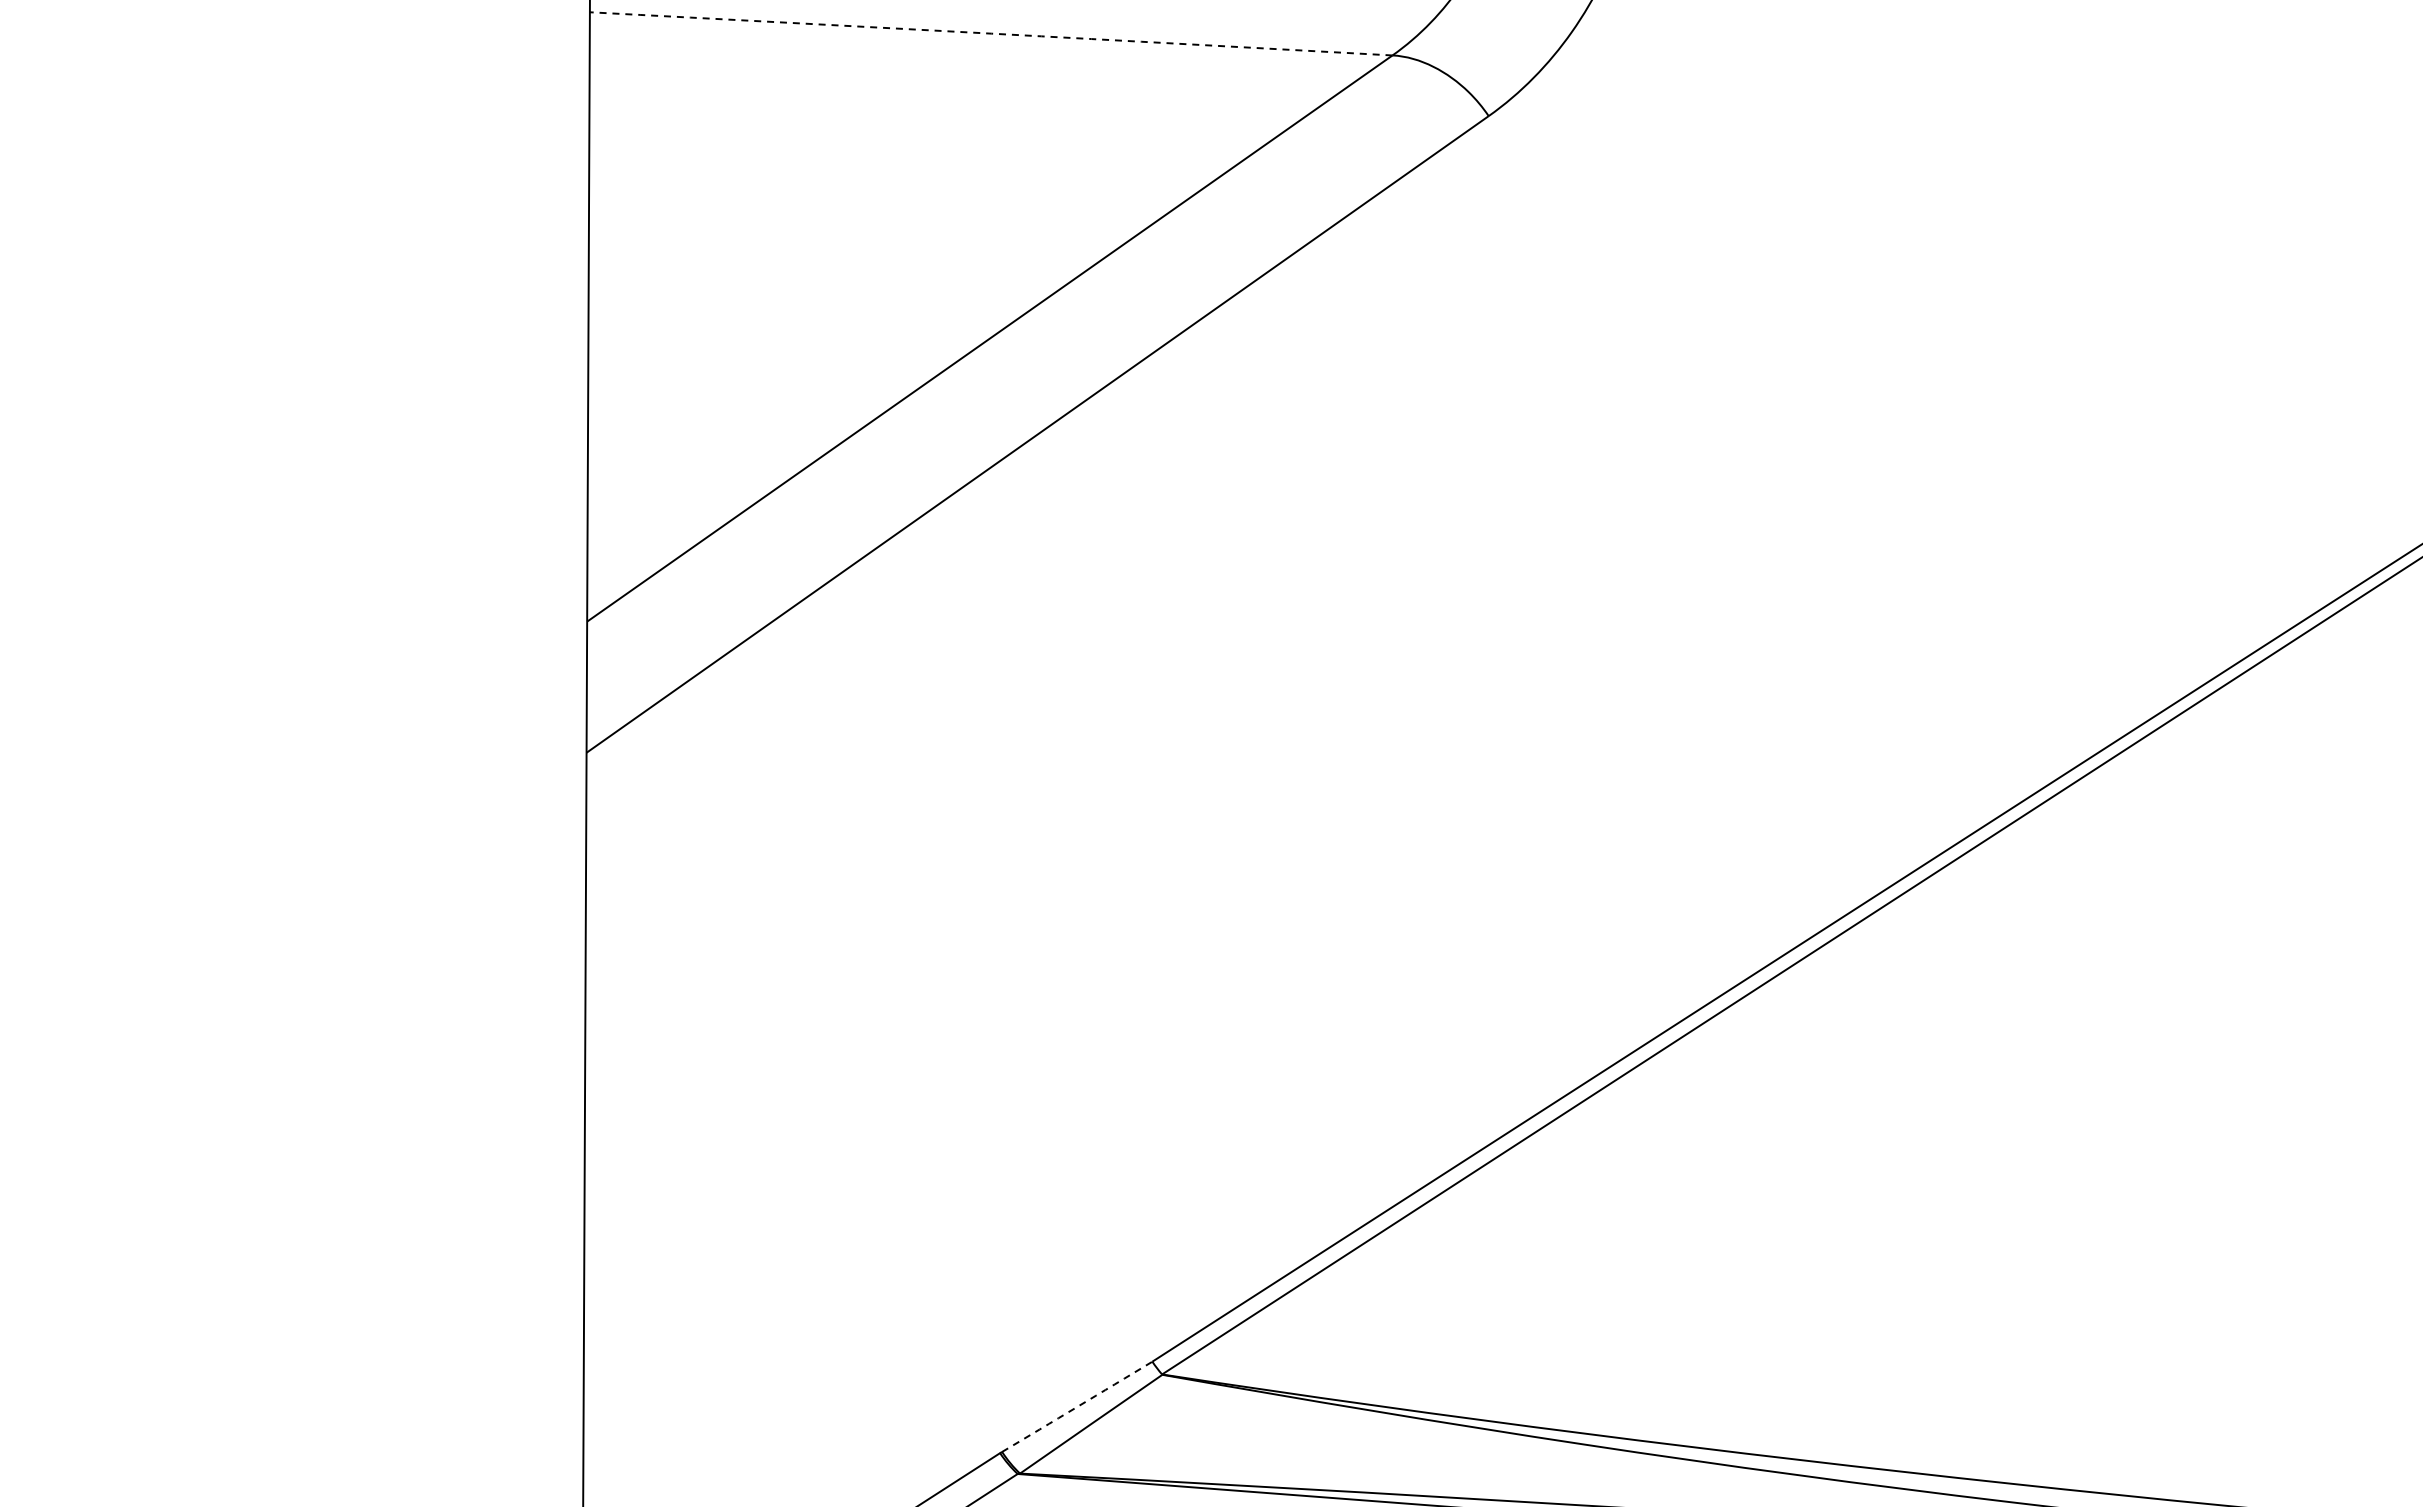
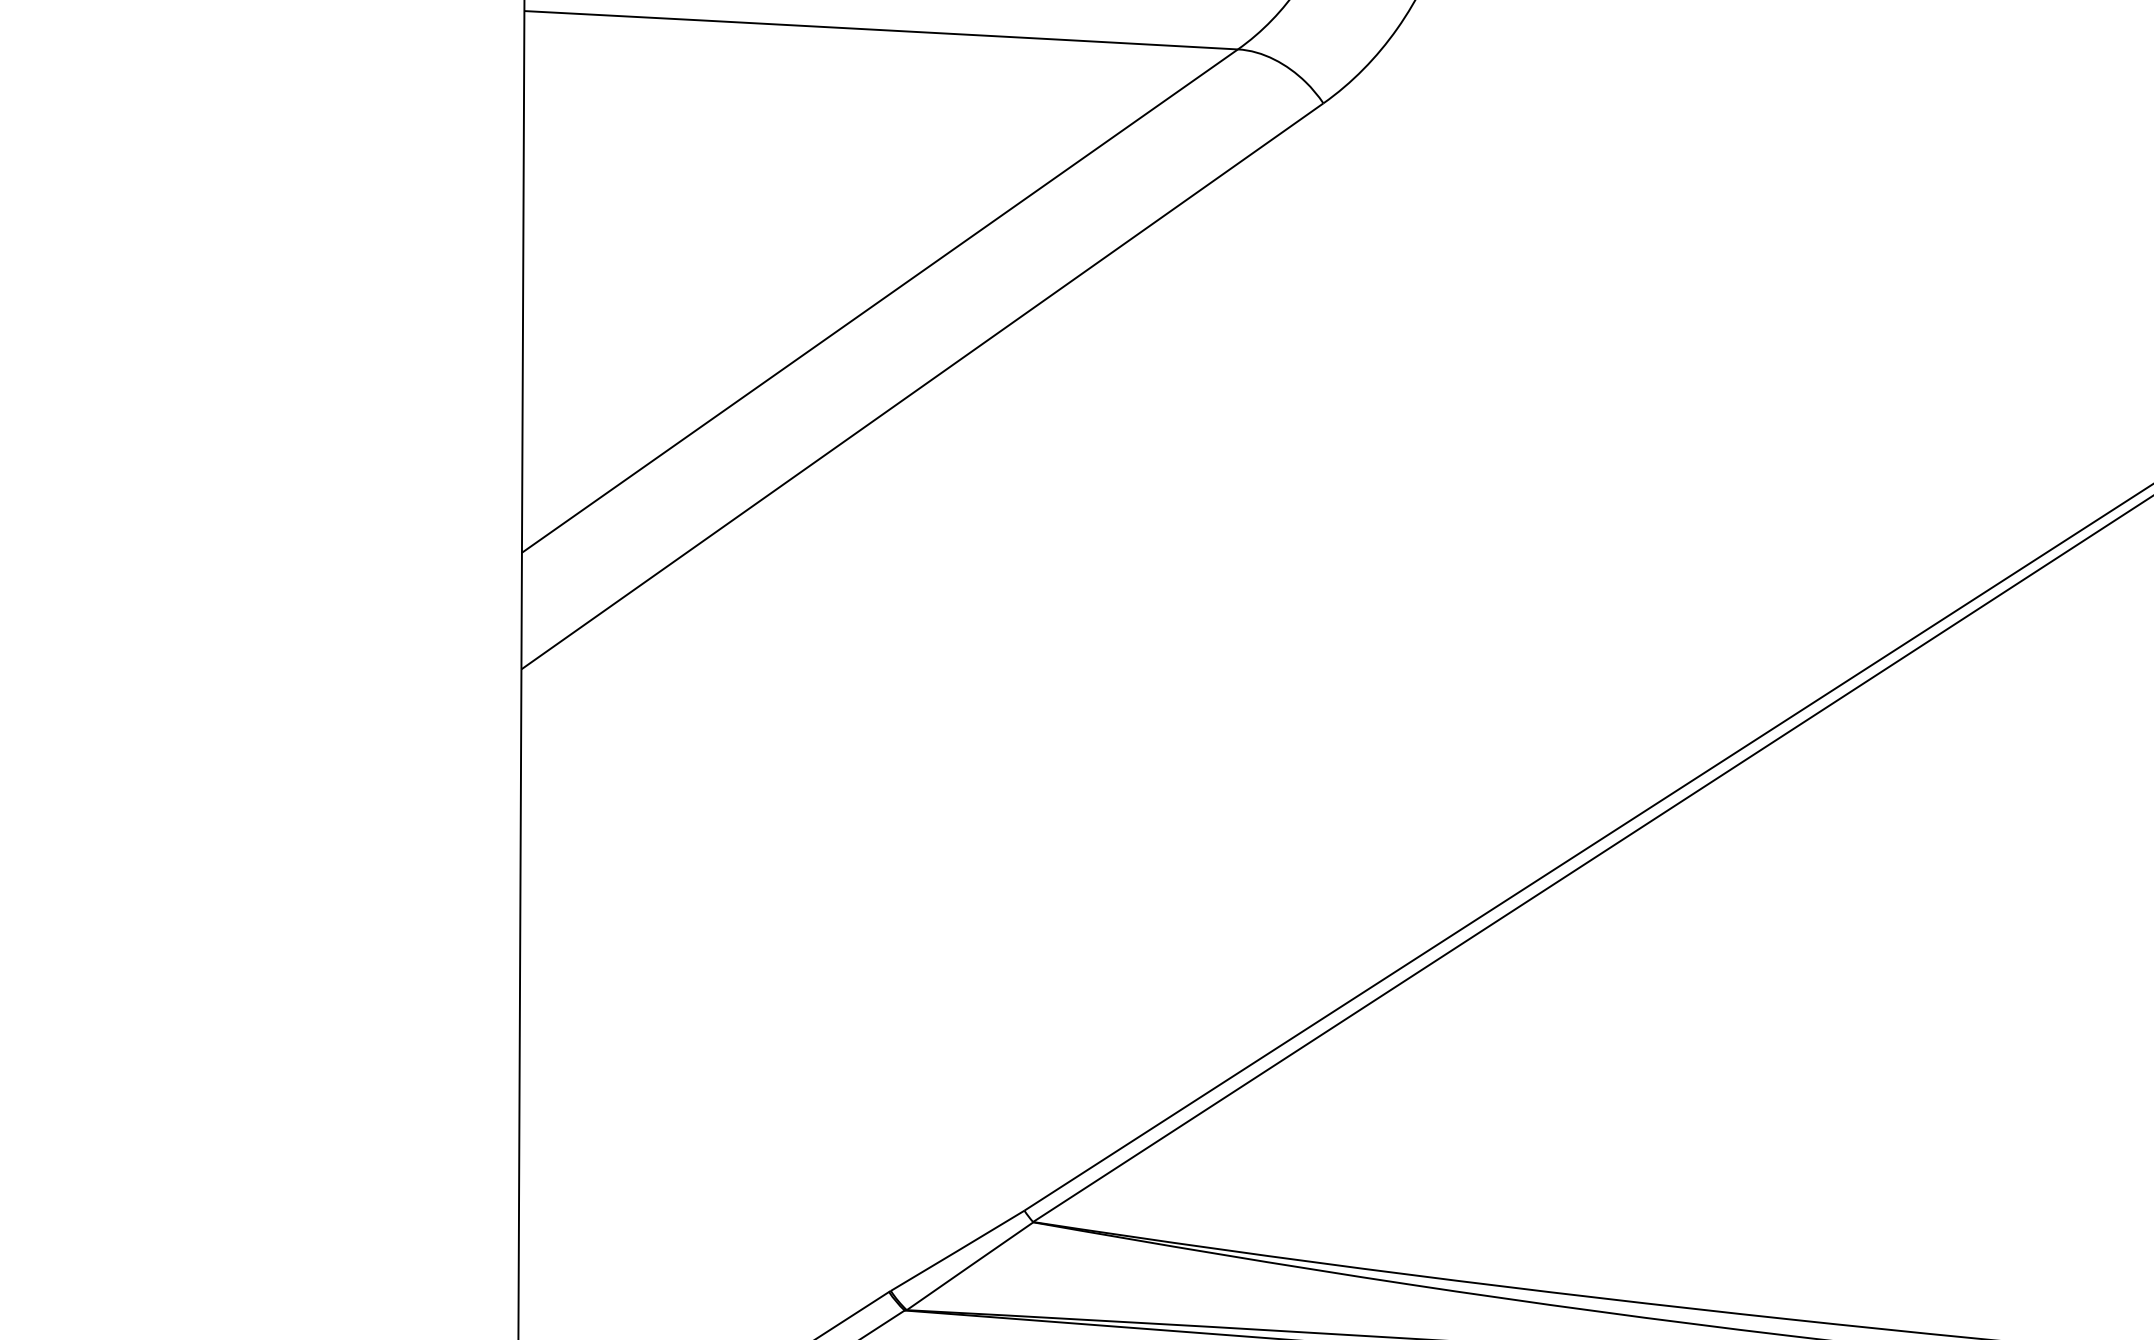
arc: (991, 33) -> (881, 29), dashed -> solid
arc: (1077, 1406) -> (957, 1250), dashed -> solid

